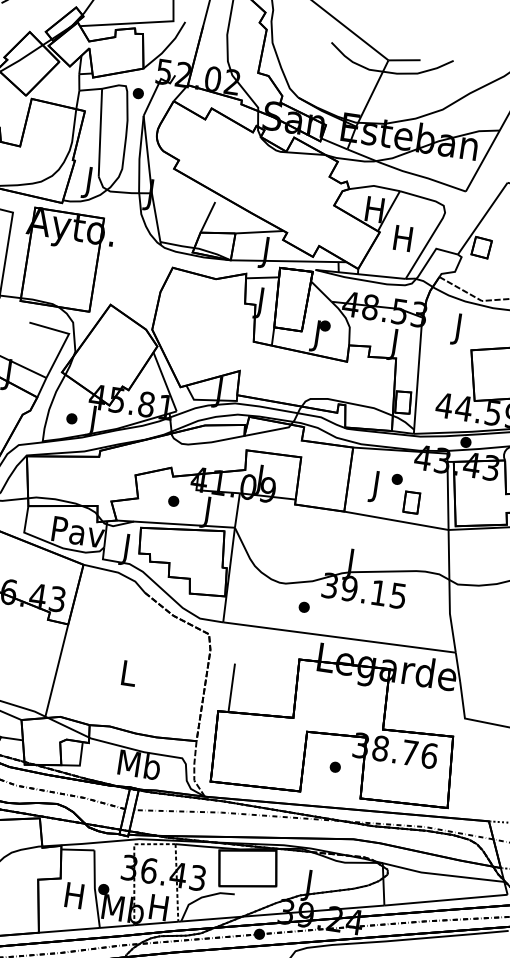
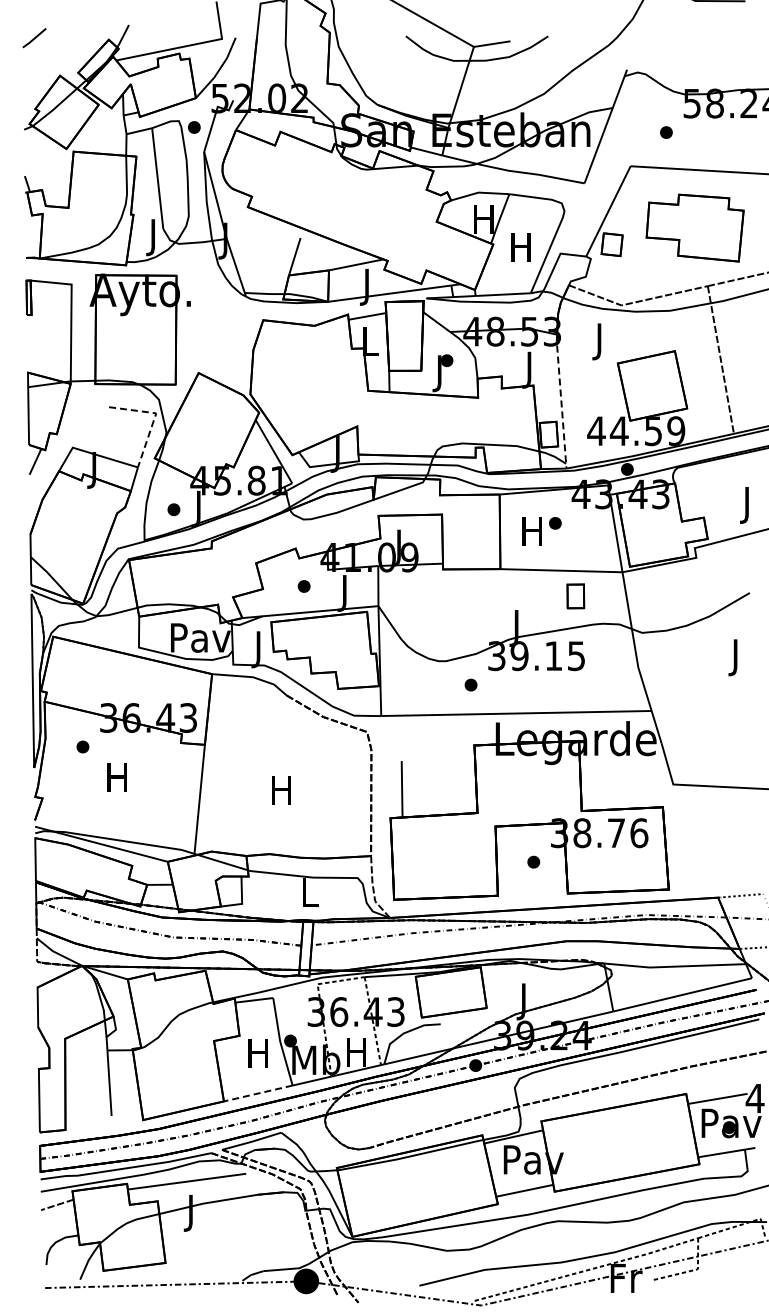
text: (261, 303) -> (370, 345), J -> L
line: (66, 338) -> (154, 418), solid -> dashed
line: (418, 374) -> (561, 400), solid -> dashed
text: (375, 486) -> (531, 535), J -> H
part: (411, 502) -> (575, 596), moved
text: (128, 673) -> (281, 790), L -> H
text: (139, 764) -> (310, 892), Mb -> L
line: (68, 930) -> (257, 1093), solid -> dashed

